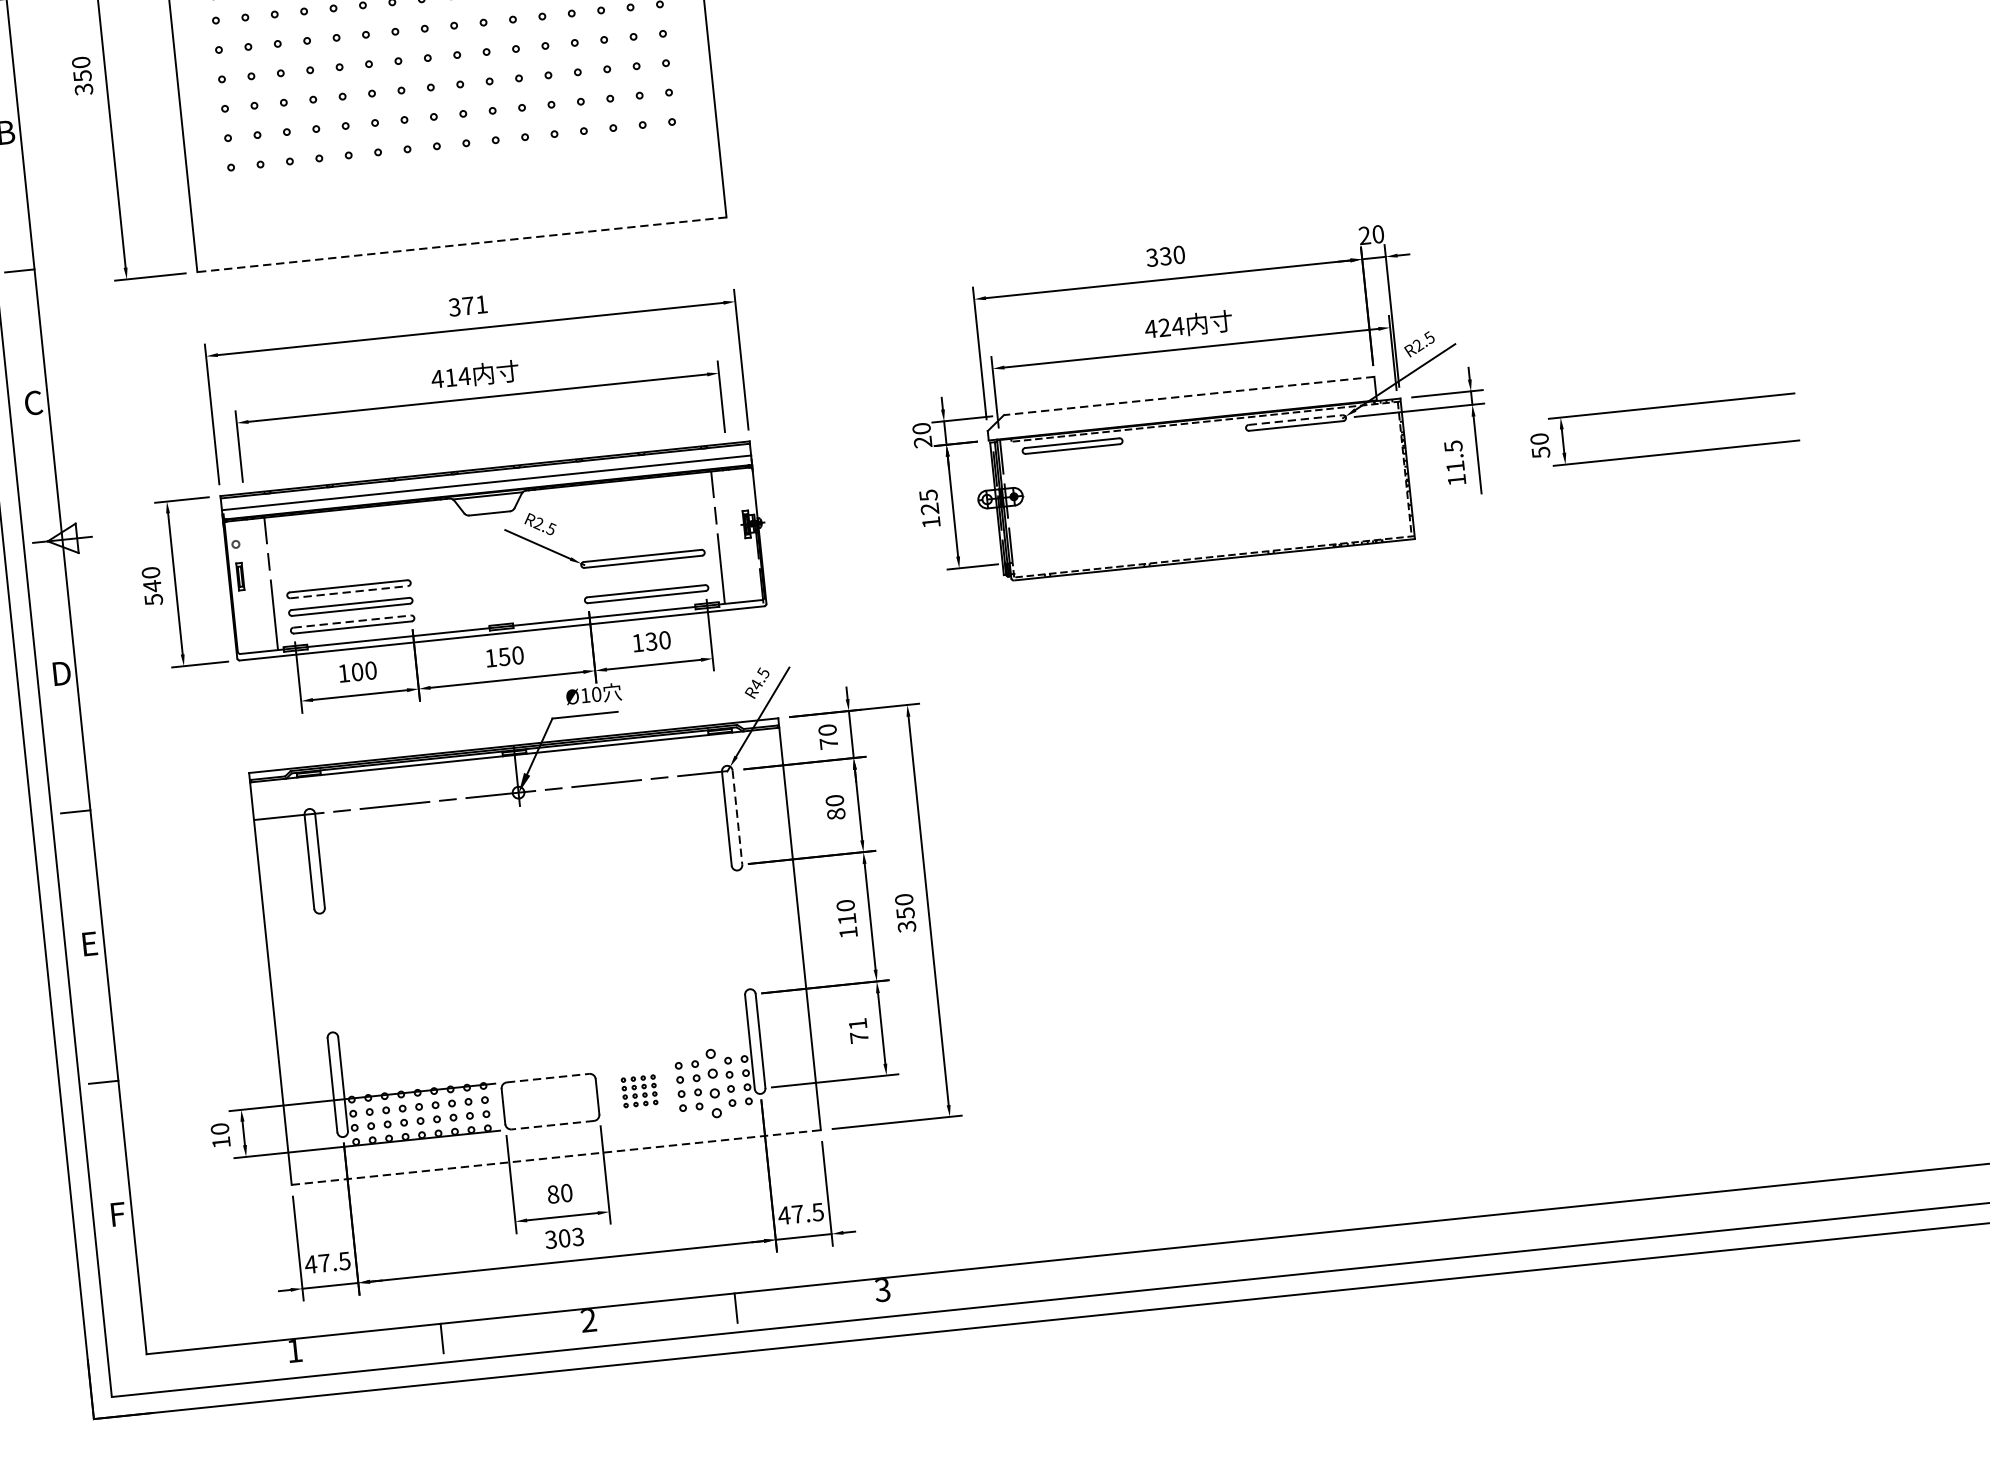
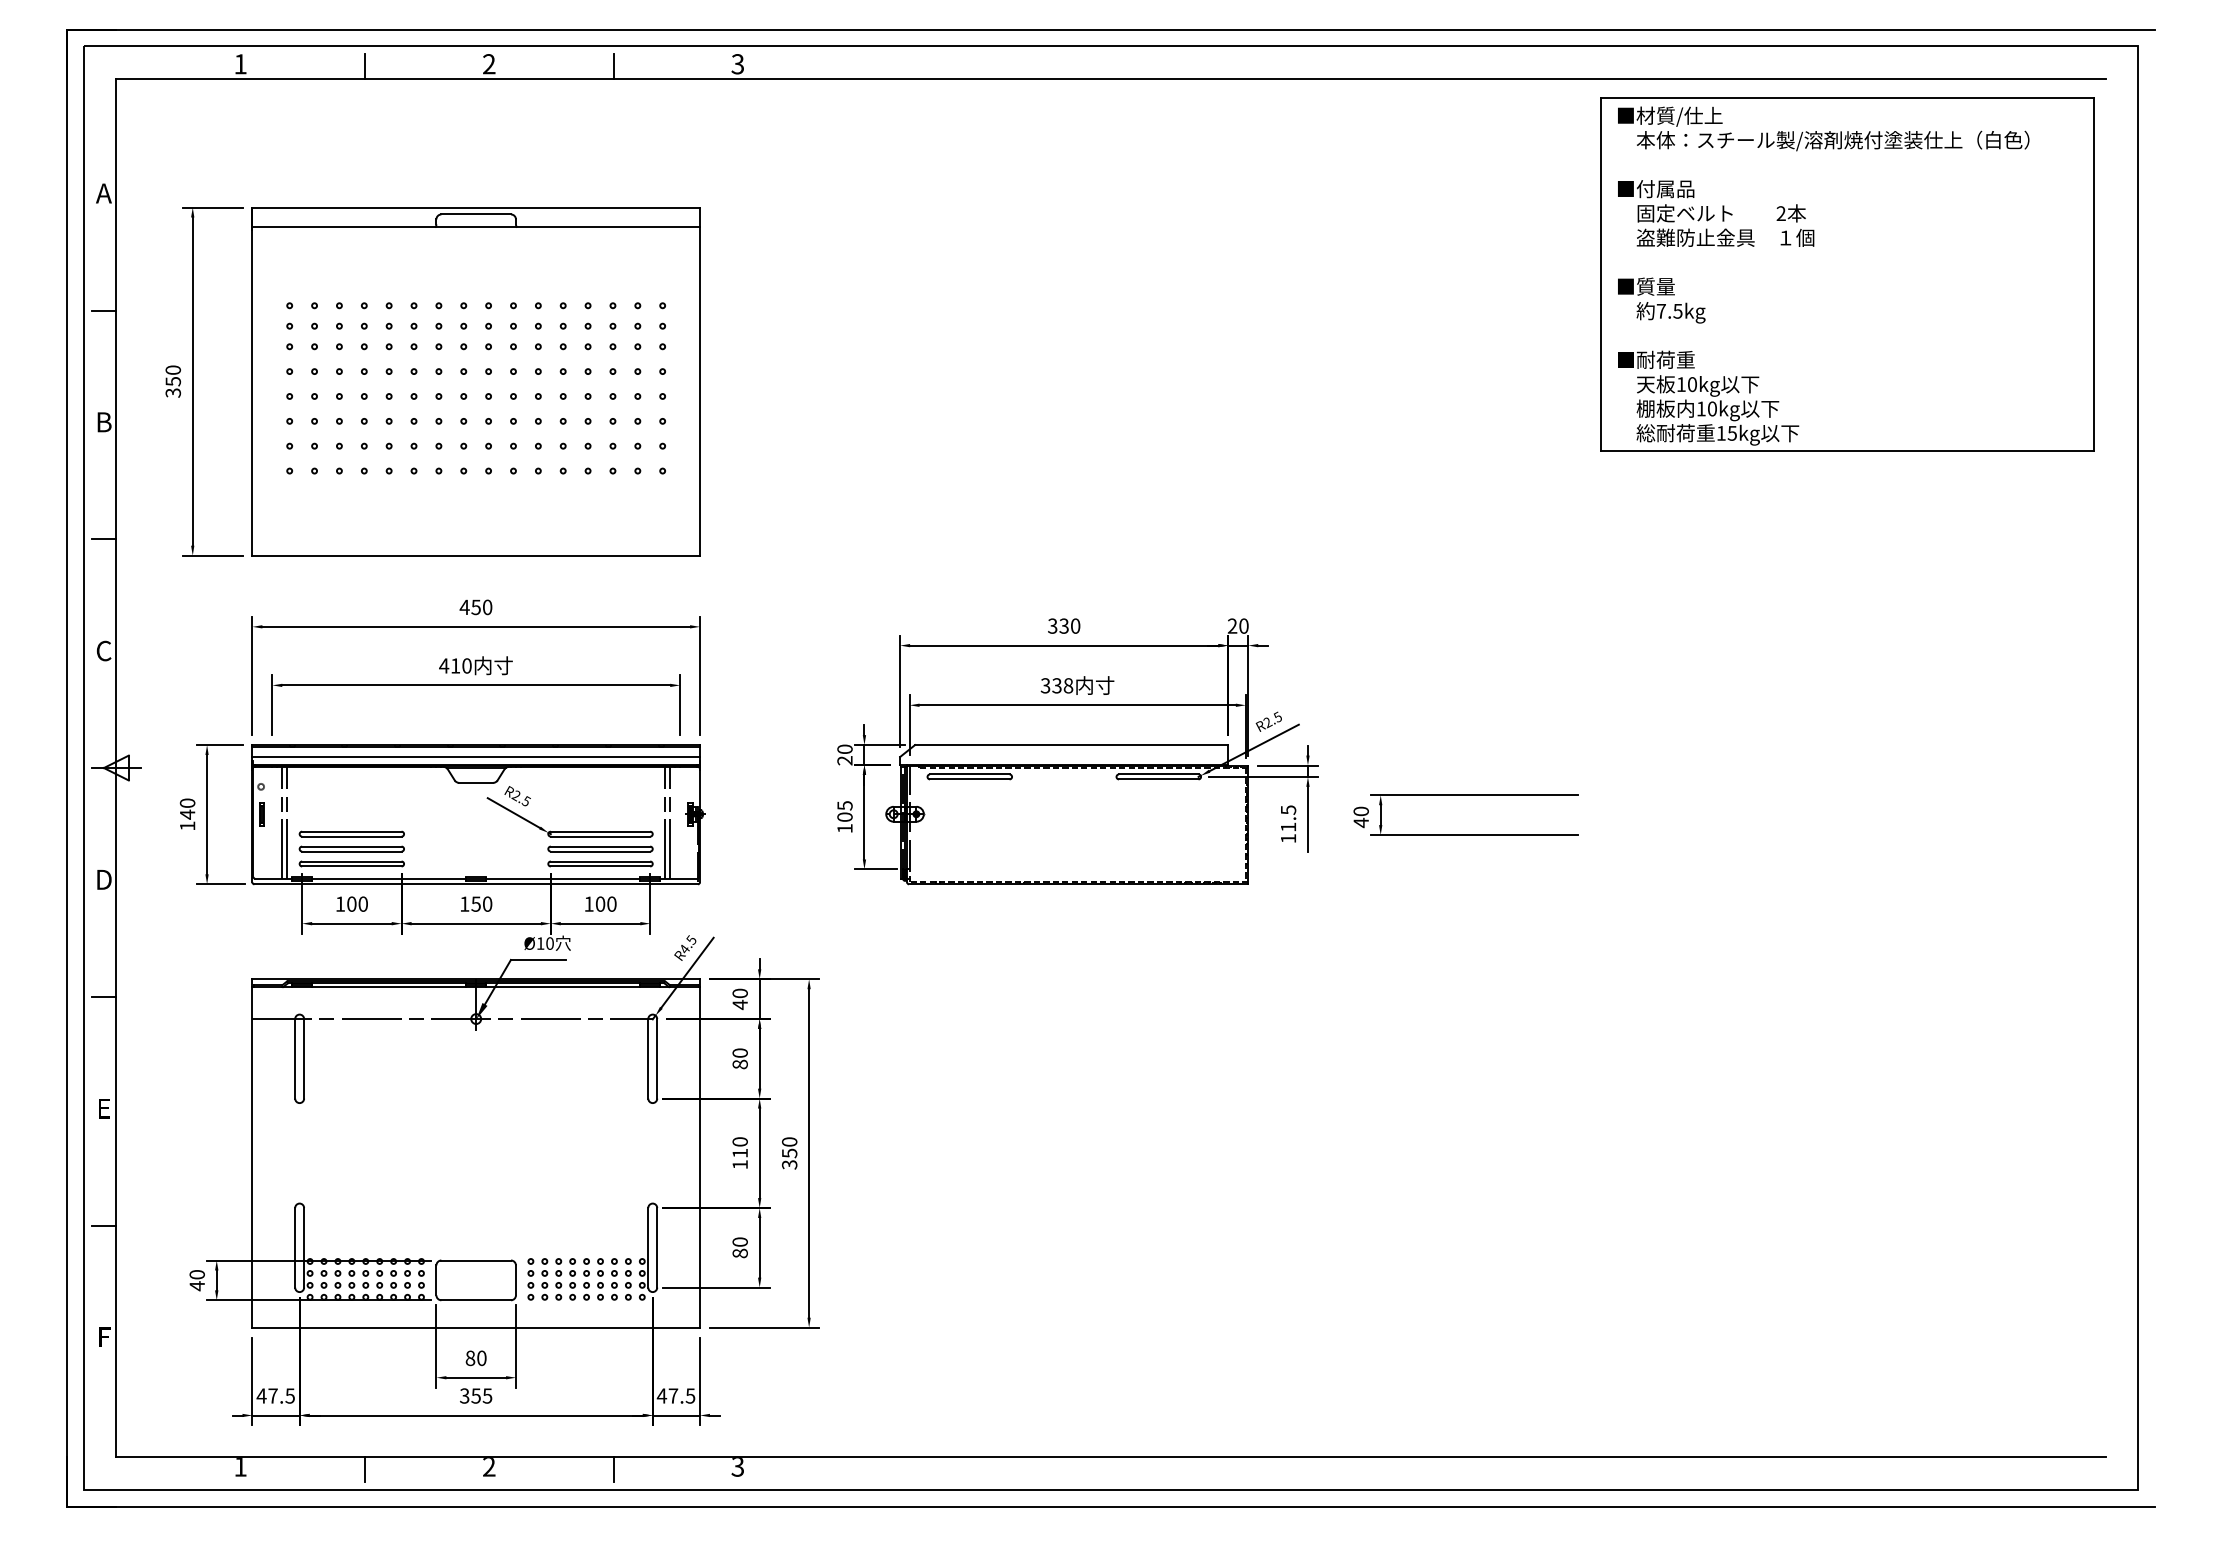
line: (462, 244) -> (476, 555), dashed -> solid
text: (467, 306) -> (475, 607), 371 -> 450
text: (1163, 327) -> (1056, 685), 424 -> 338
text: (463, 375) -> (466, 665), 414 -> 410
line: (1188, 396) -> (1071, 745), dashed -> solid
line: (1295, 420) -> (1158, 774), dashed -> solid
text: (1540, 452) -> (1360, 822), 50 -> 40
text: (929, 508) -> (844, 816), 125 -> 105
line: (724, 536) -> (670, 822), added
part: (644, 575) -> (600, 848), added
line: (265, 583) -> (282, 822), added
line: (348, 592) -> (351, 836), dashed -> solid
text: (153, 599) -> (187, 825), 540 -> 140
line: (351, 621) -> (351, 861), dashed -> solid
text: (651, 640) -> (600, 903), 130 -> 100
text: (828, 743) -> (739, 1004), 70 -> 40
line: (737, 817) -> (657, 1058), dashed -> solid
text: (857, 1030) -> (739, 1247), 71 -> 80
line: (548, 1078) -> (476, 1260), dashed -> solid
part: (713, 1083) -> (614, 1279), size x0.71
part: (639, 1091) -> (551, 1279), size x1.67
line: (553, 1125) -> (476, 1300), dashed -> solid
text: (220, 1143) -> (196, 1286), 10 -> 40
line: (556, 1157) -> (476, 1327), dashed -> solid
text: (570, 1237) -> (481, 1395), 303 -> 355

